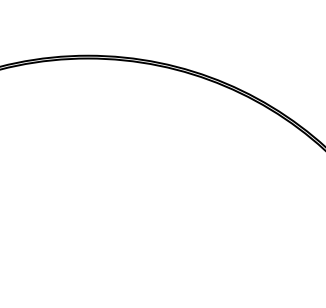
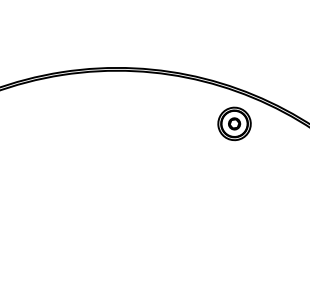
part: (248, 132) -> (234, 124), added

